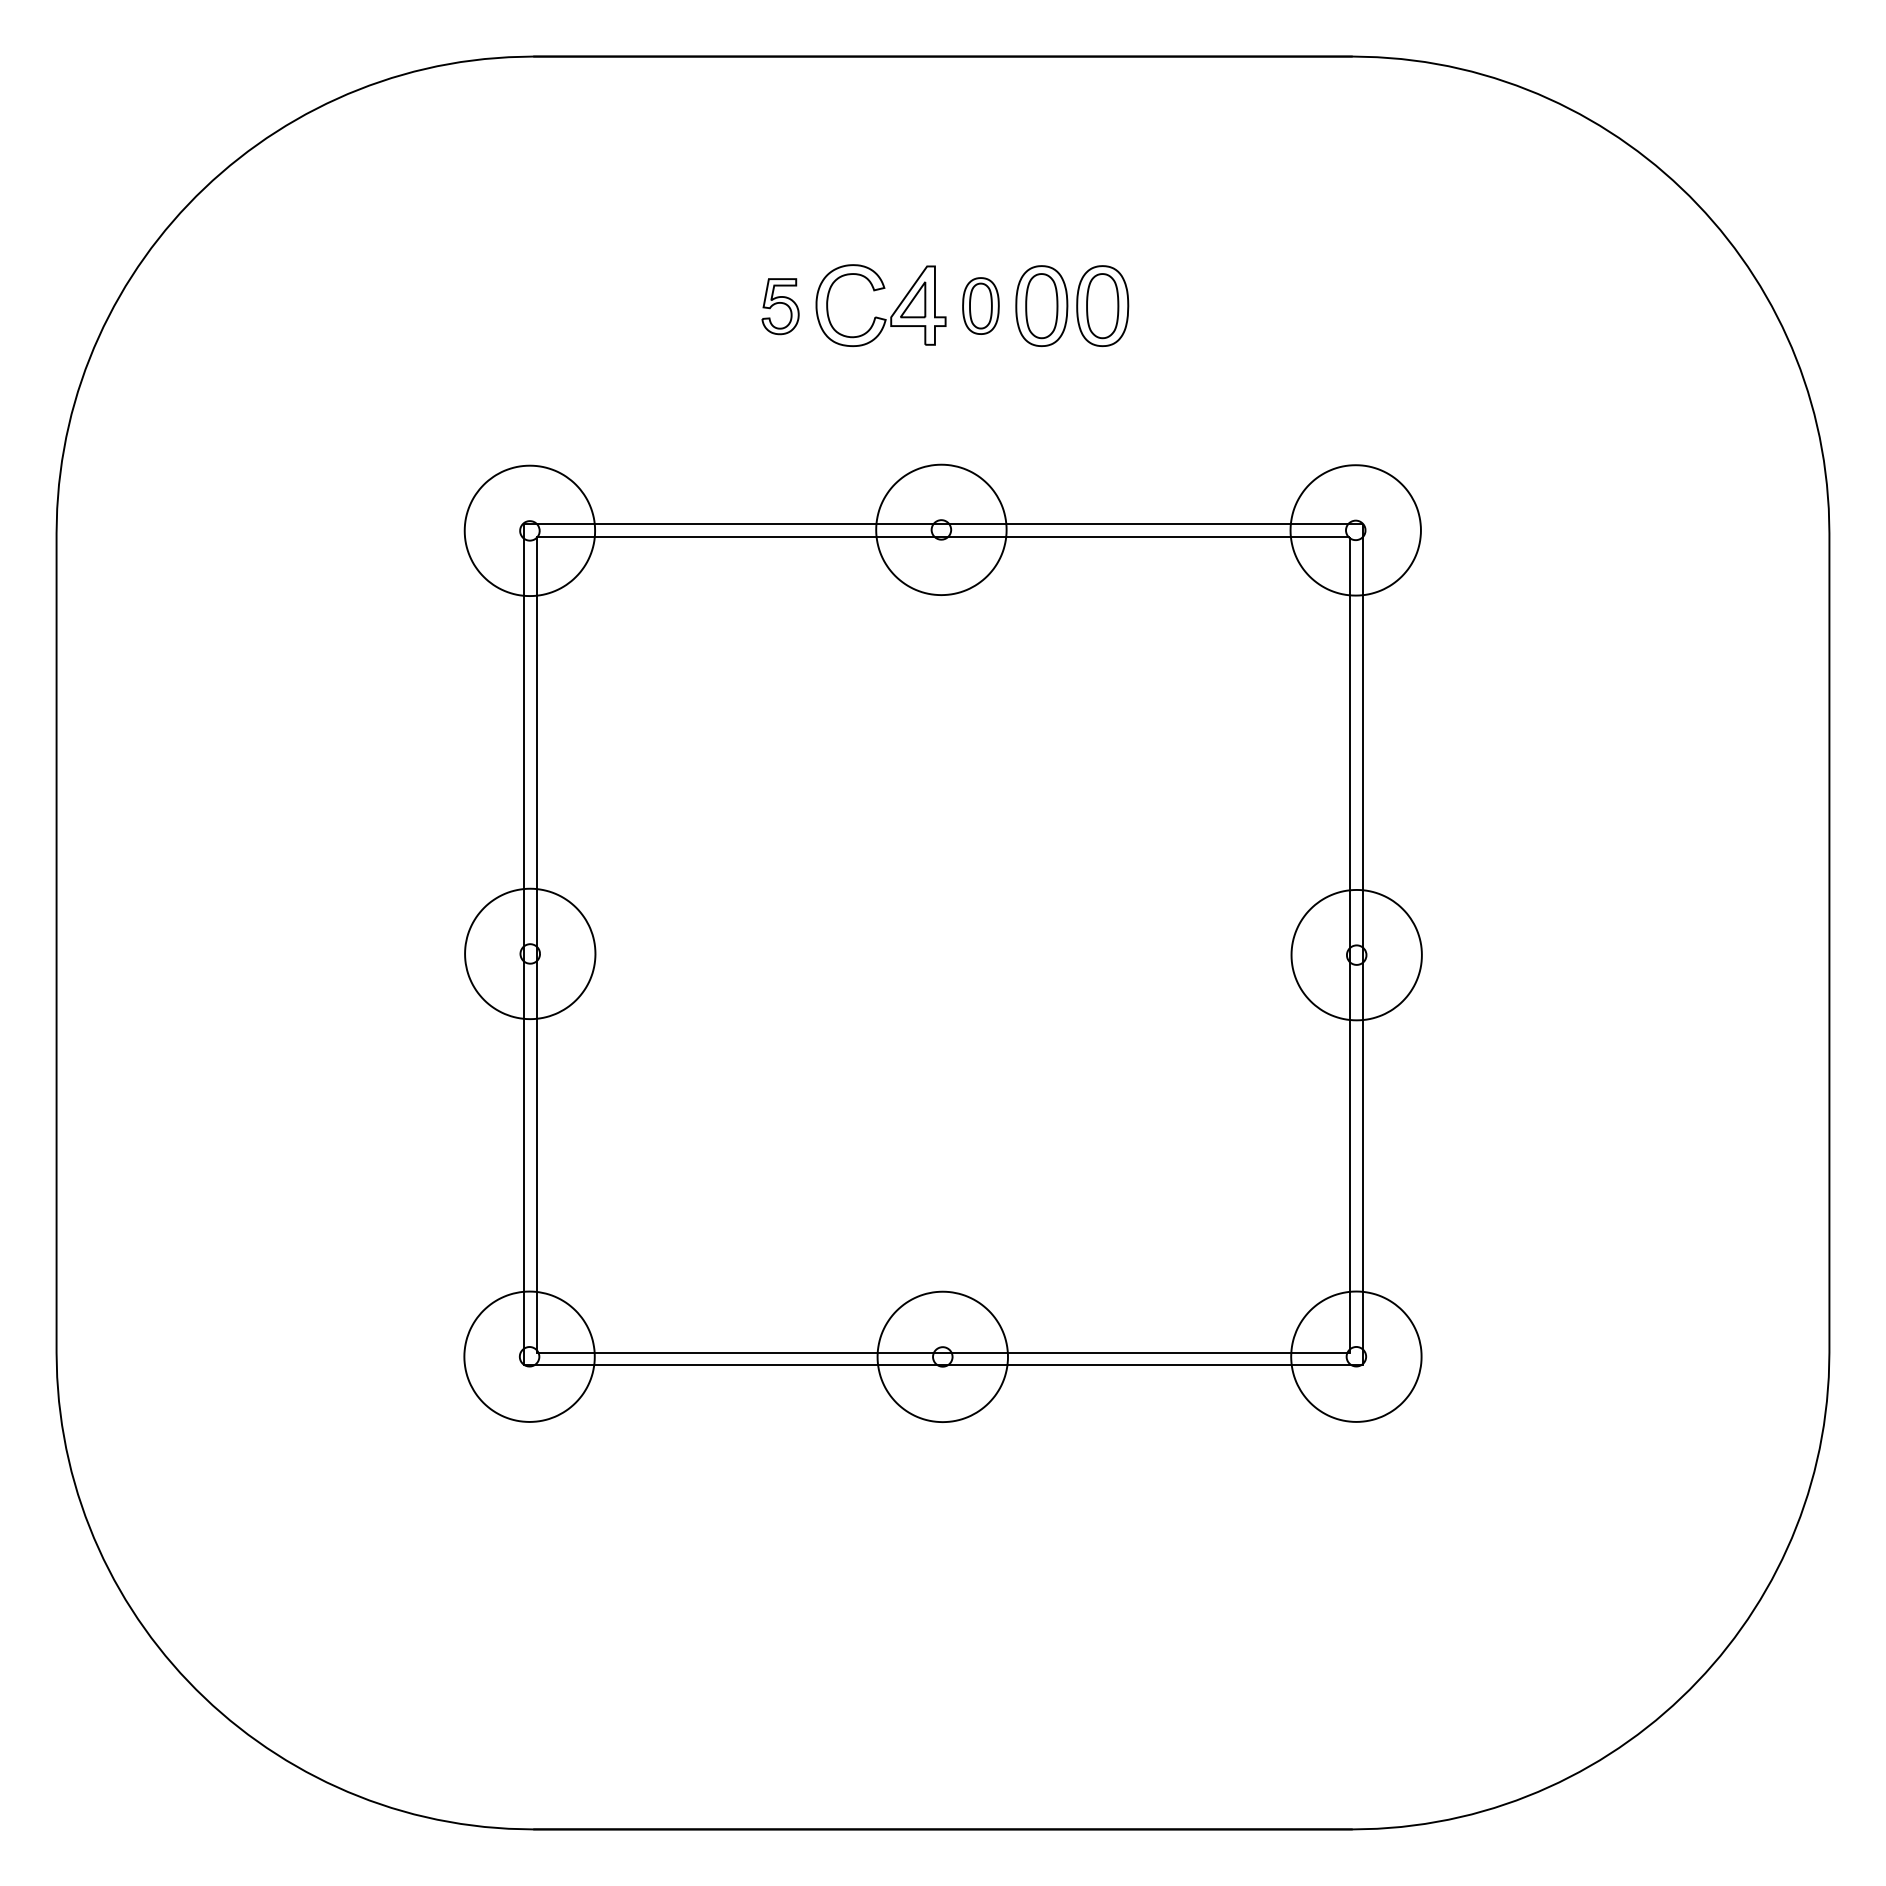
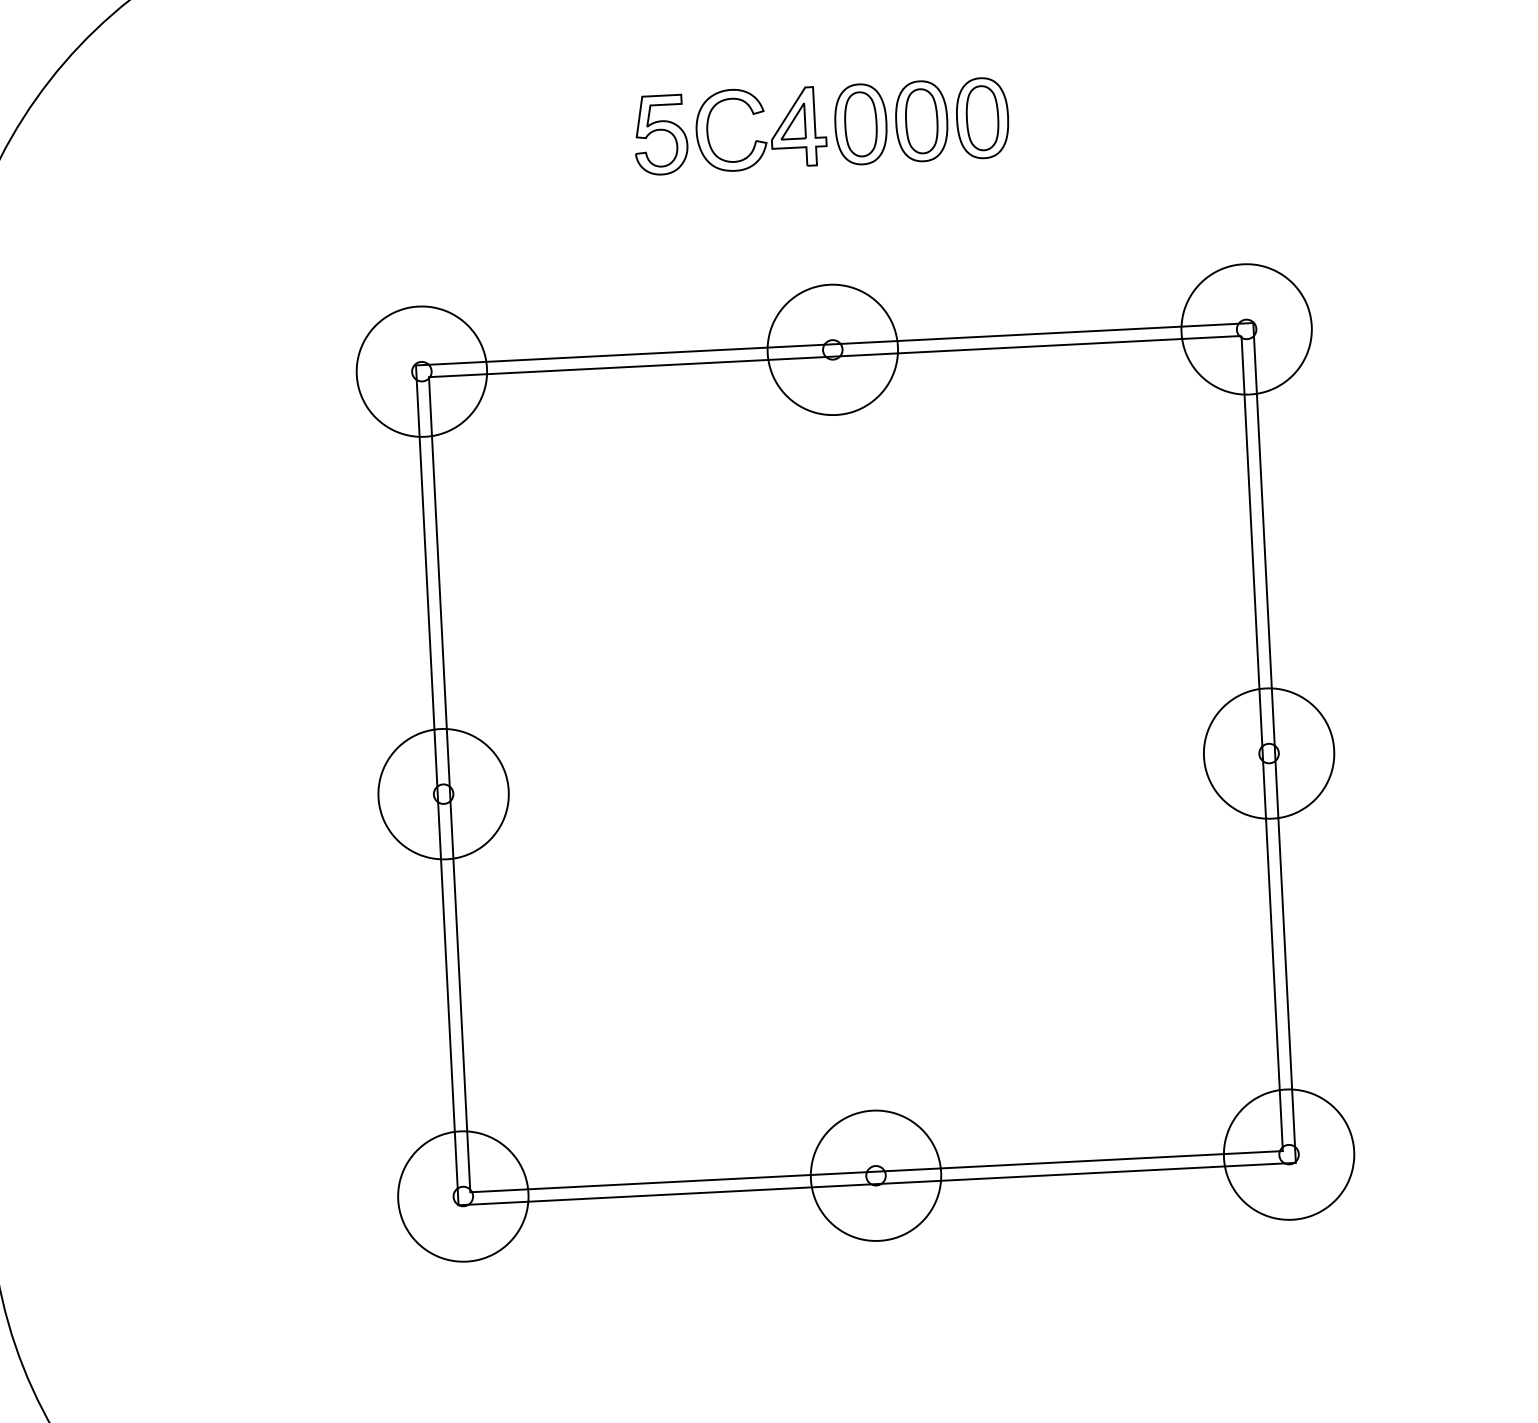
part: (980, 305) -> (860, 123), size x1.43
part: (780, 306) -> (660, 134), size x1.43

